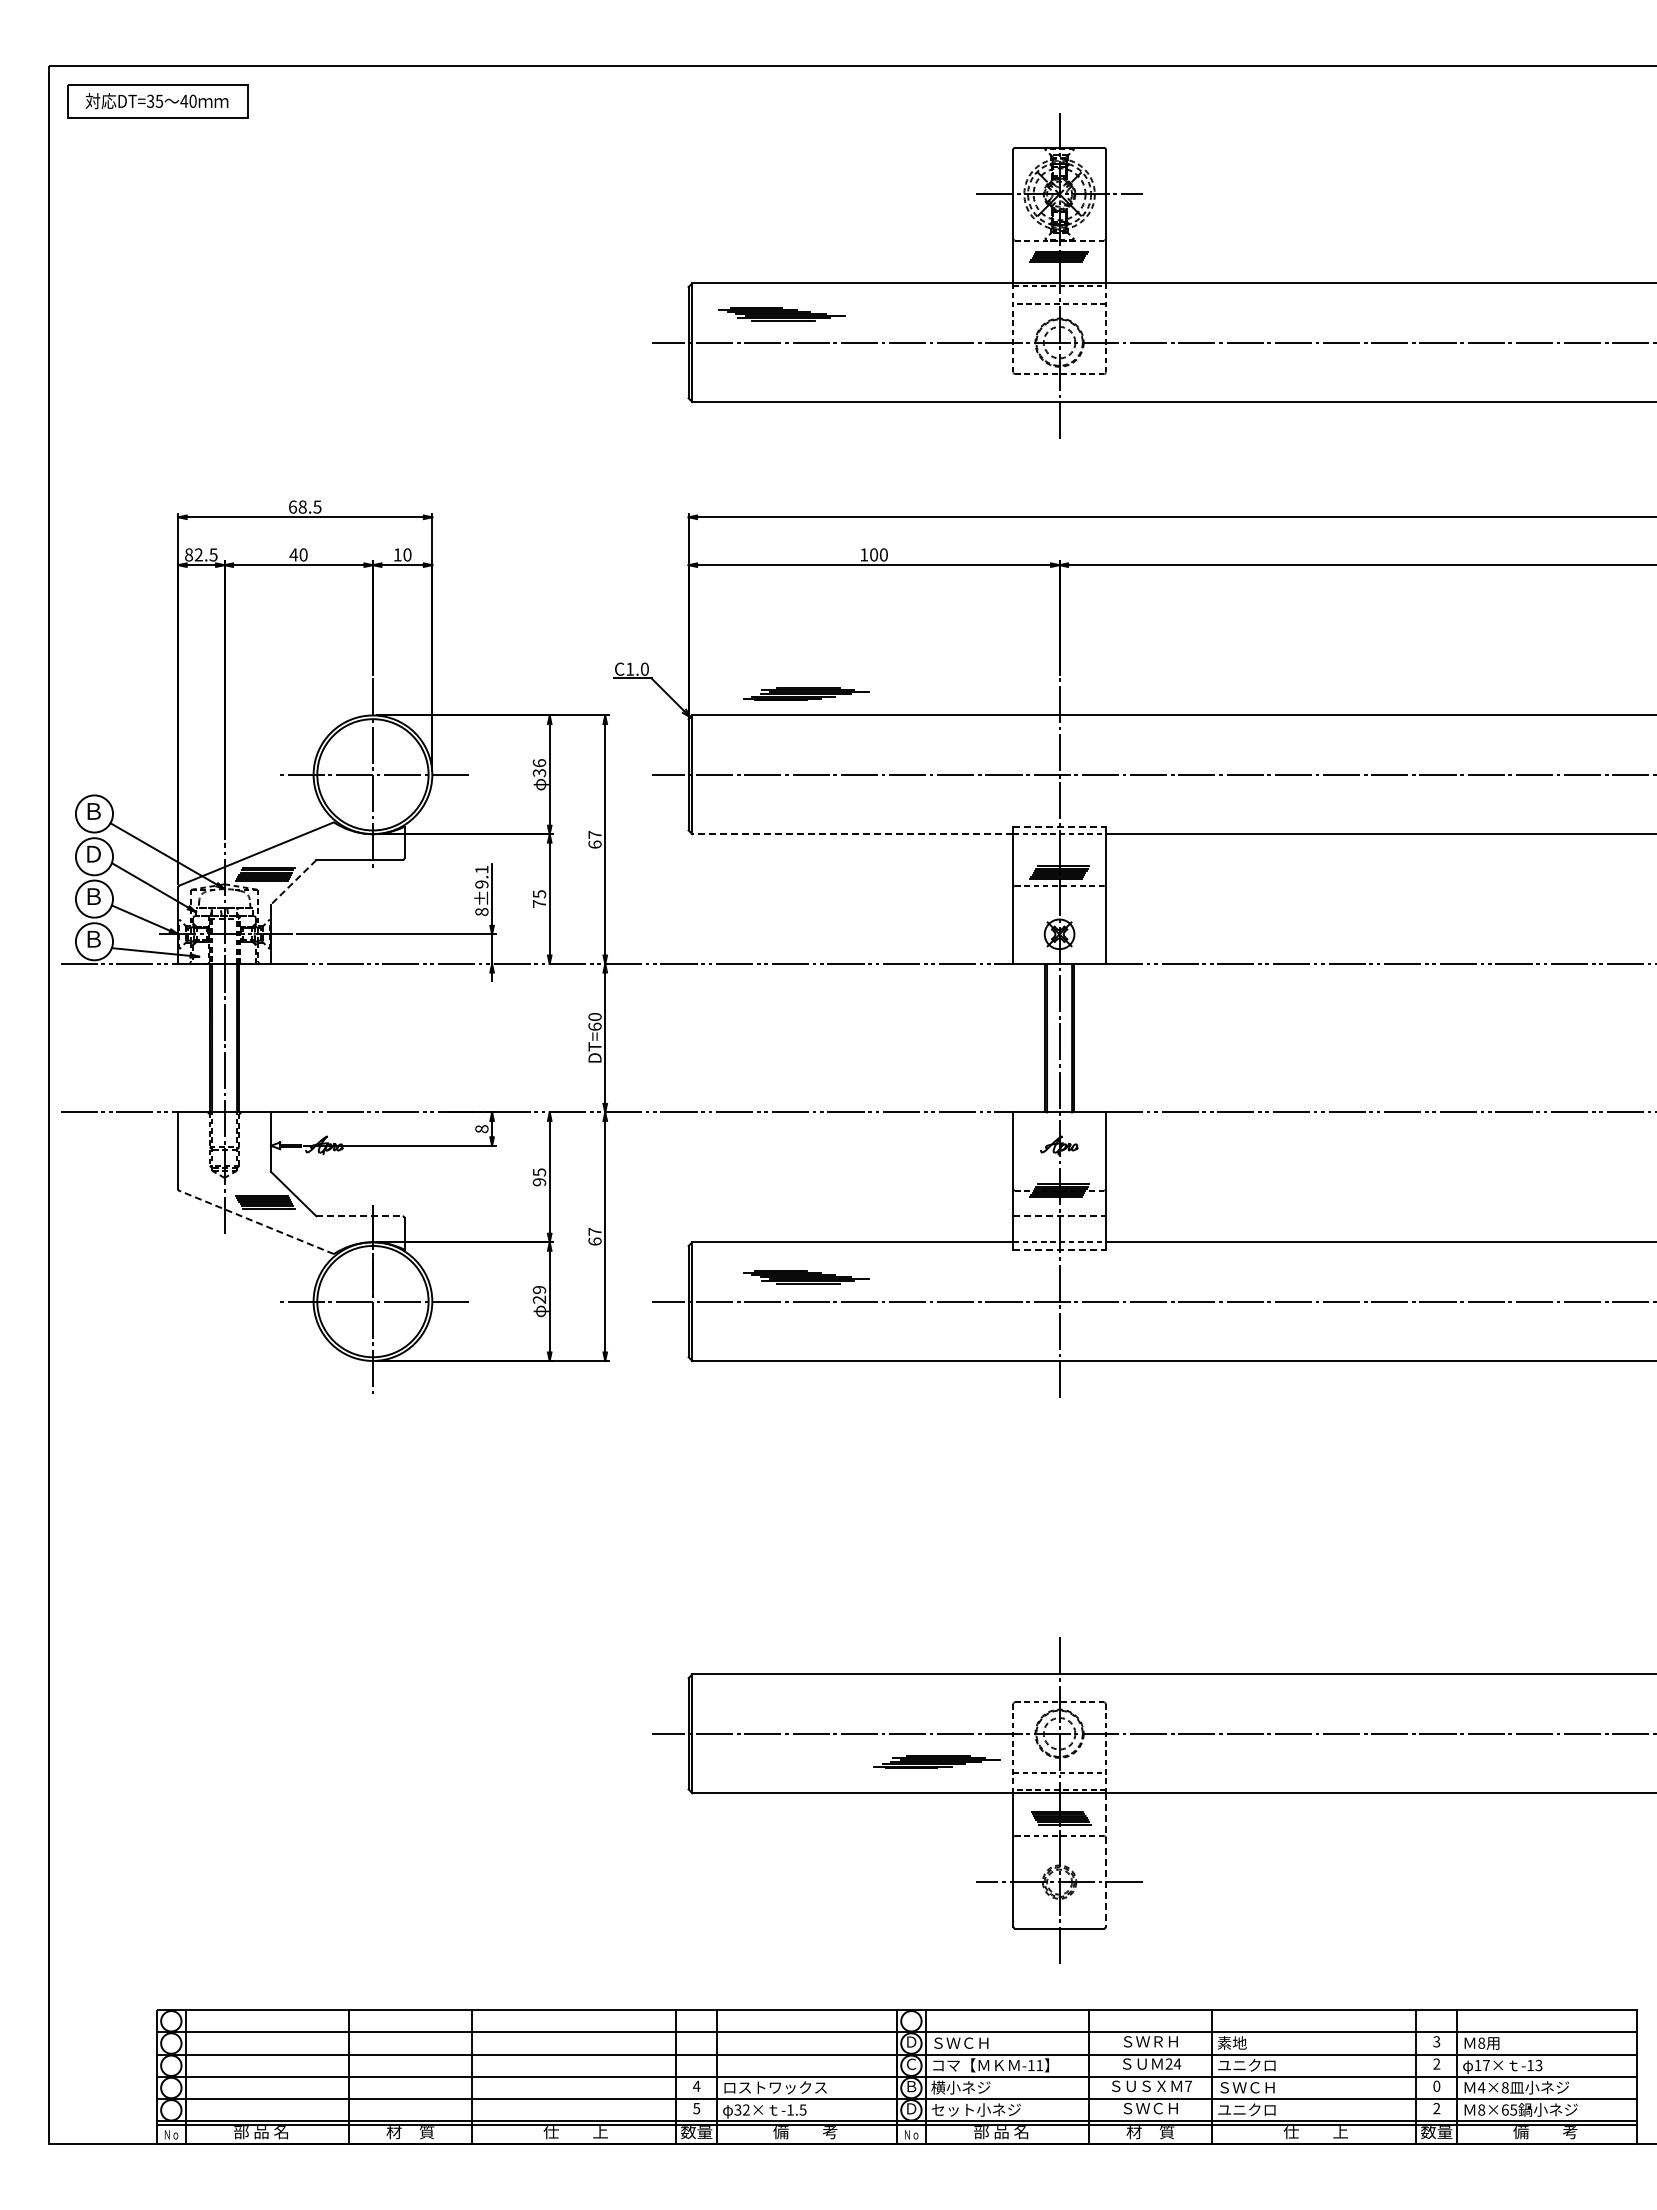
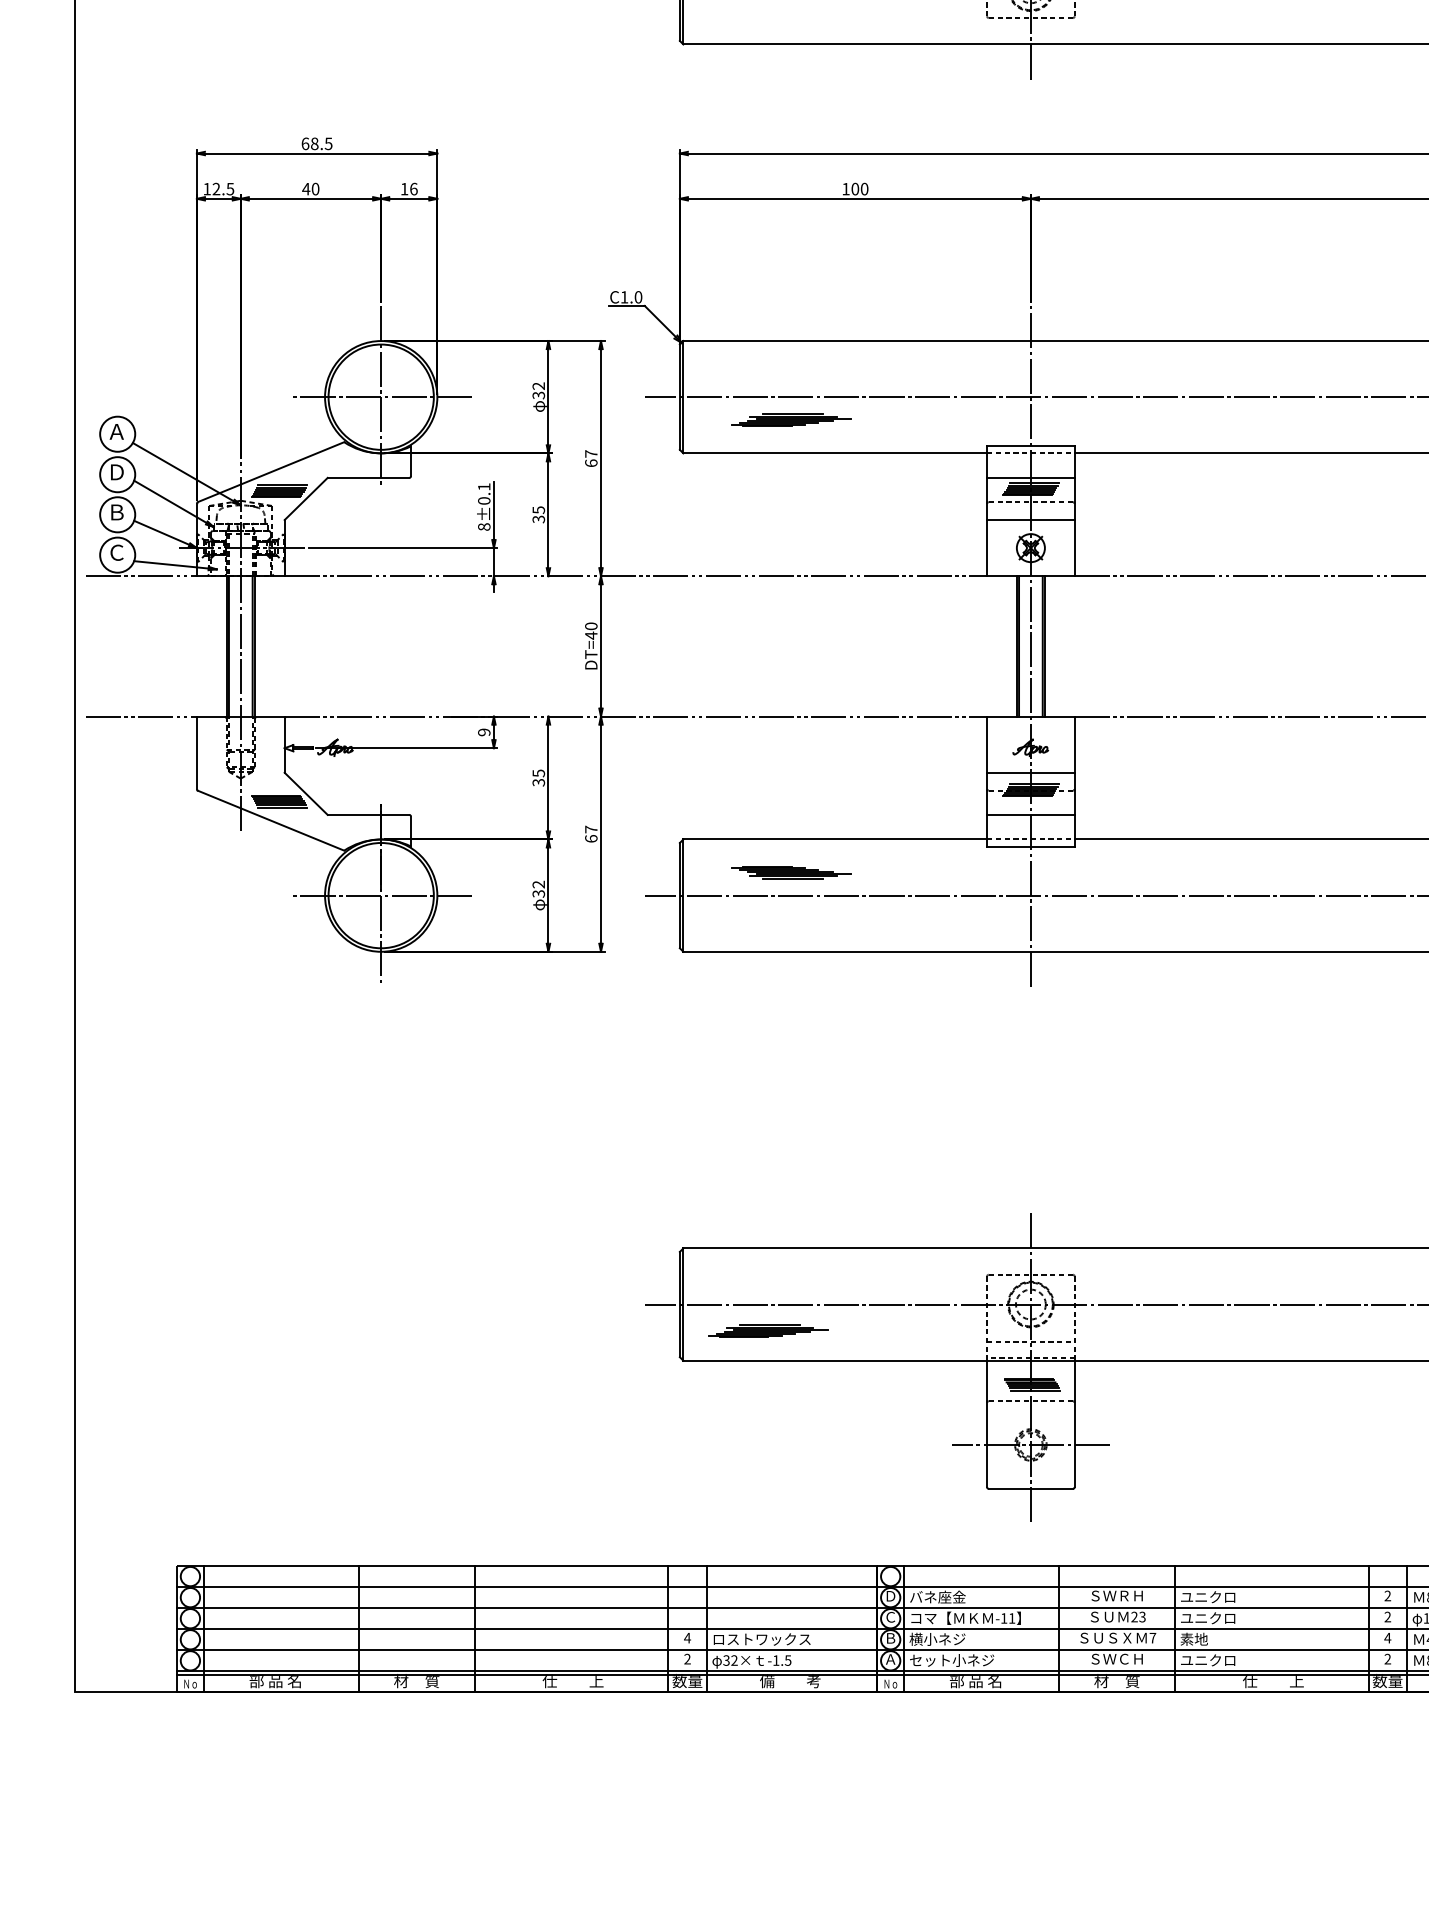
text: (189, 554) -> (207, 188), 82.5 -> 12.5
text: (407, 554) -> (413, 188), 10 -> 16
part: (806, 693) -> (791, 419), moved
text: (539, 763) -> (538, 386), 36 -> 32
text: (93, 811) -> (116, 431), Ｂ -> Ａ
line: (1060, 826) -> (1031, 446), dashed -> solid
line: (852, 834) -> (834, 453), dashed -> solid
line: (1059, 860) -> (1030, 478), added
line: (293, 882) -> (306, 499), dashed -> solid
text: (481, 884) -> (483, 500), 8±9.1 -> 8±0.1
text: (539, 904) -> (538, 519), 75 -> 35
line: (1059, 904) -> (1030, 519), added
text: (93, 938) -> (116, 552), Ｂ -> Ｃ
text: (594, 1026) -> (590, 635), DT=60 -> DT=40
text: (481, 1129) -> (483, 732), 8 -> 9
line: (1059, 1171) -> (1030, 772), added
text: (539, 1182) -> (538, 782), 95 -> 35
line: (360, 1216) -> (369, 815), dashed -> solid
line: (1060, 1216) -> (1031, 815), dashed -> solid
line: (256, 1222) -> (271, 820), dashed -> solid
line: (1060, 1249) -> (1031, 846), dashed -> solid
text: (539, 1294) -> (538, 888), 29 -> 32
part: (936, 1761) -> (767, 1330), moved
line: (1105, 1859) -> (1074, 1423), dashed -> solid
text: (1436, 2041) -> (1387, 1595), 3 -> 2
text: (961, 2042) -> (938, 1596), ＳＷＣＨ -> バネ座金
text: (1246, 2042) -> (1207, 1596), 素地 -> ユニクロ
text: (1177, 2063) -> (1142, 1616), 24 -> 23
text: (1436, 2085) -> (1387, 1637), 0 -> 4
text: (1246, 2087) -> (1207, 1639), ＳＷＣＨ -> 素地
text: (696, 2108) -> (687, 1659), 5 -> 2
text: (911, 2108) -> (890, 1659), Ｄ -> Ａ

